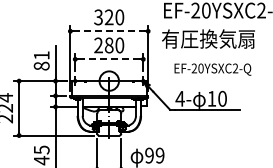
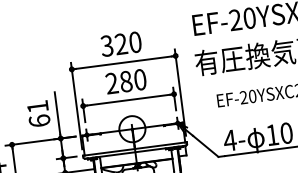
line: (109, 31) -> (124, 62), dashed -> solid
line: (109, 59) -> (128, 100), dashed -> solid
text: (41, 65) -> (39, 120), 81 -> 61

